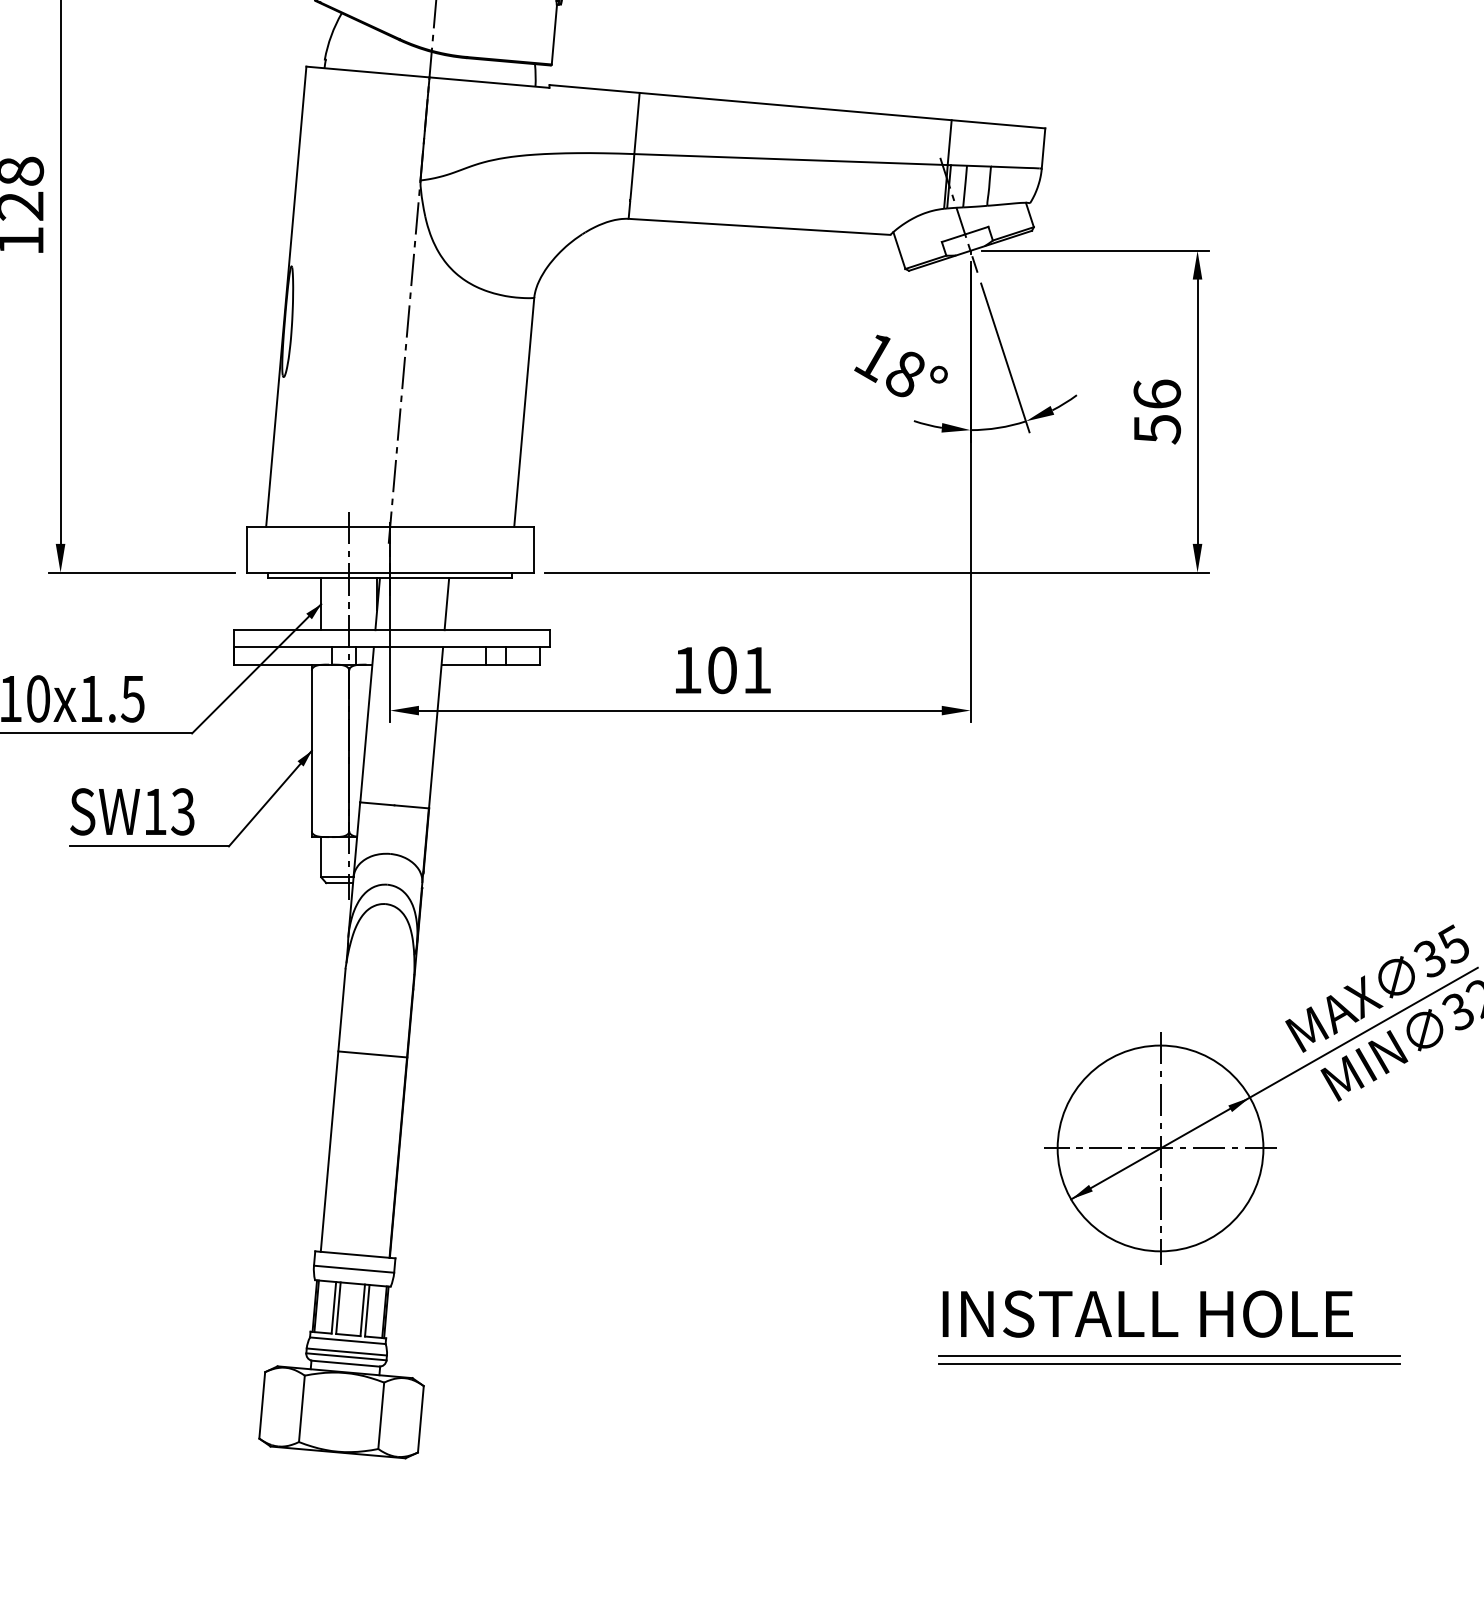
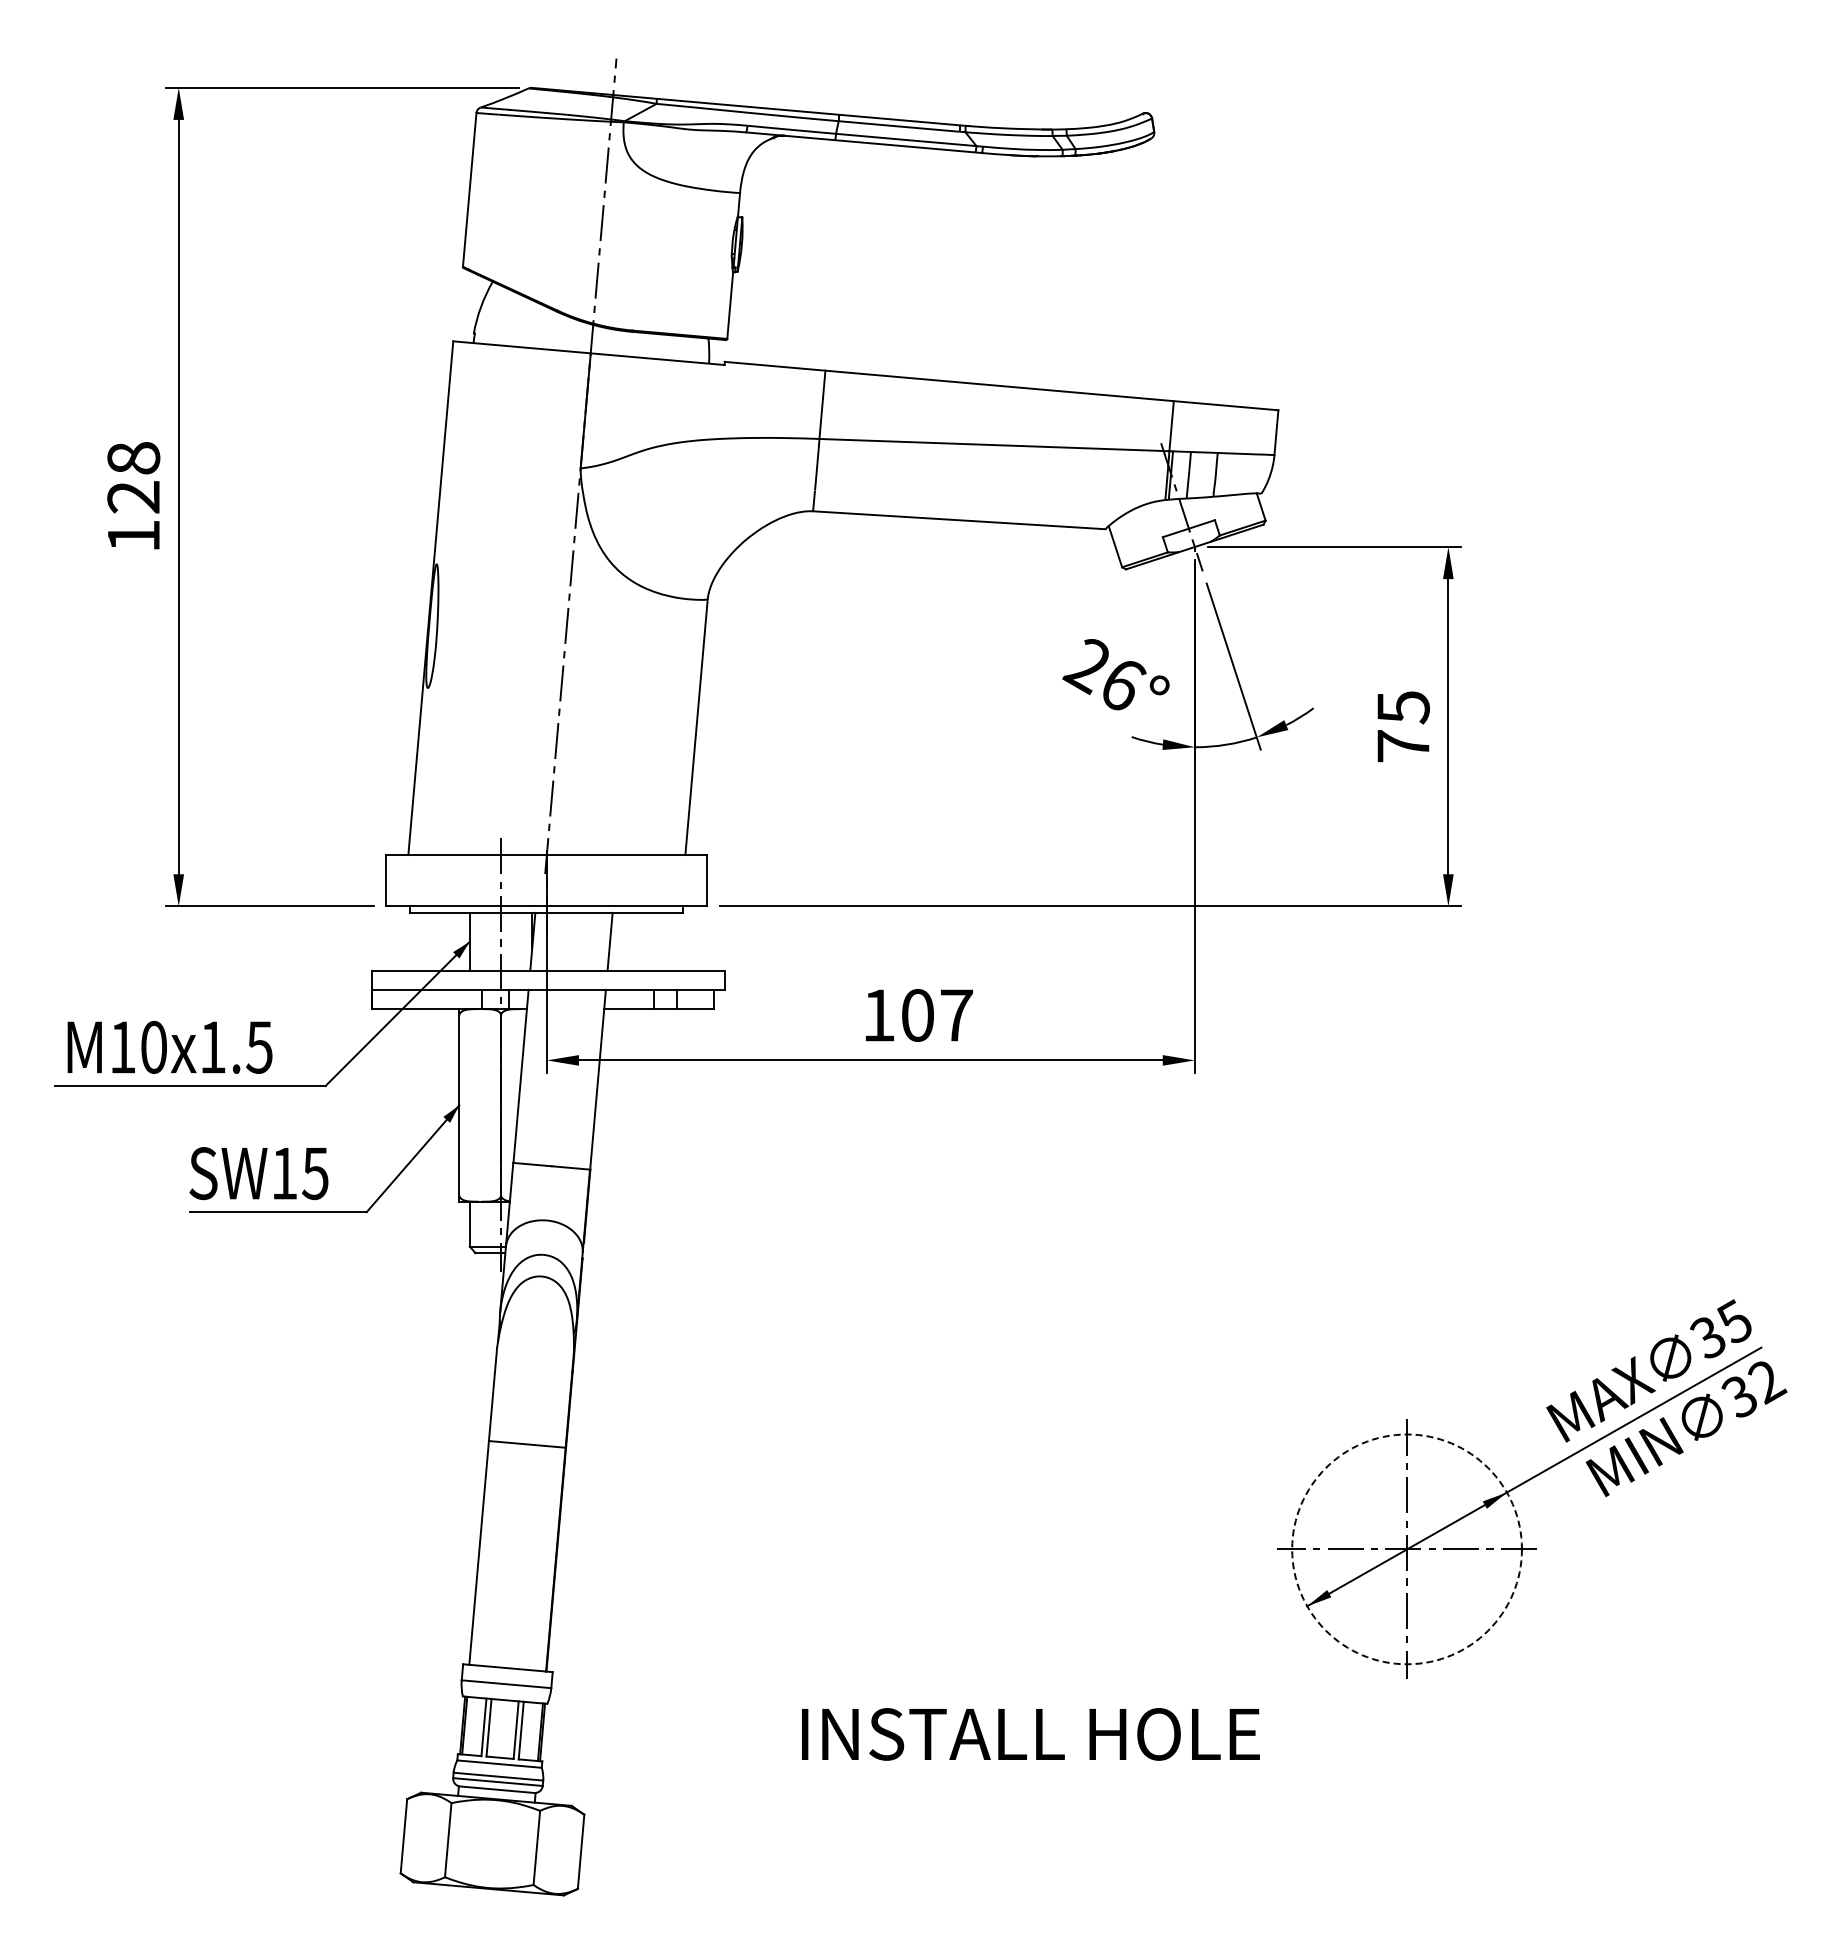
text: (889, 365) -> (1104, 674), 18° -> 26°
text: (1157, 411) -> (1403, 726), 56 -> 75
text: (757, 670) -> (956, 1015), 101 -> 107
text: (183, 811) -> (315, 1173), SW13 -> SW15
circle: (1160, 1148) -> (1406, 1549), solid -> dashed
text: (1147, 1314) -> (1030, 1734), moved
line: (1169, 1355) -> (1417, 1780), removed
line: (1169, 1364) -> (1417, 1790), removed

